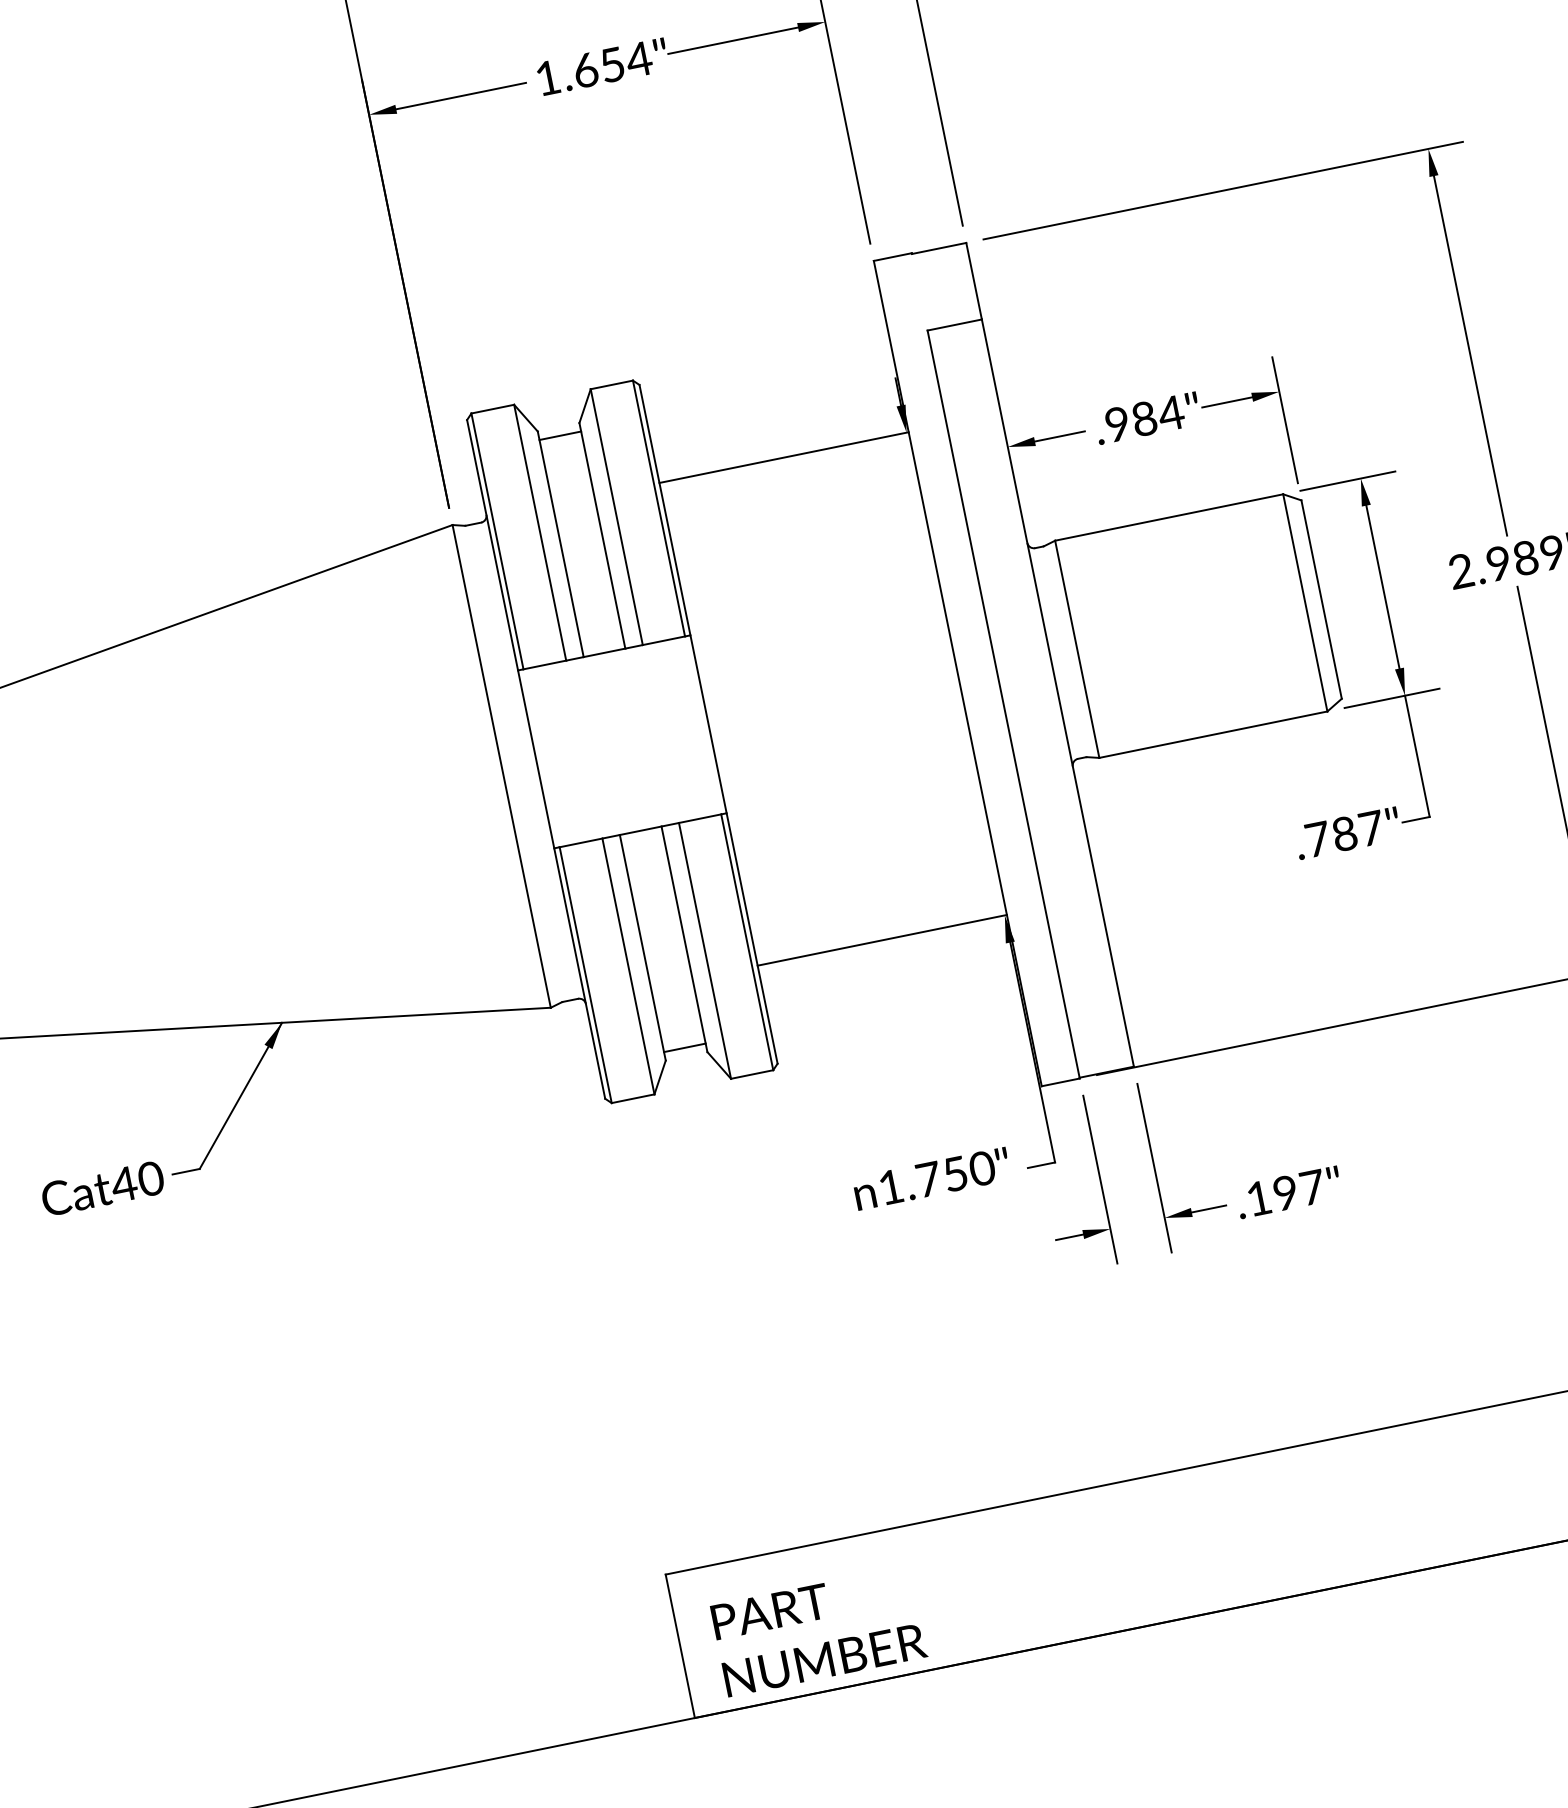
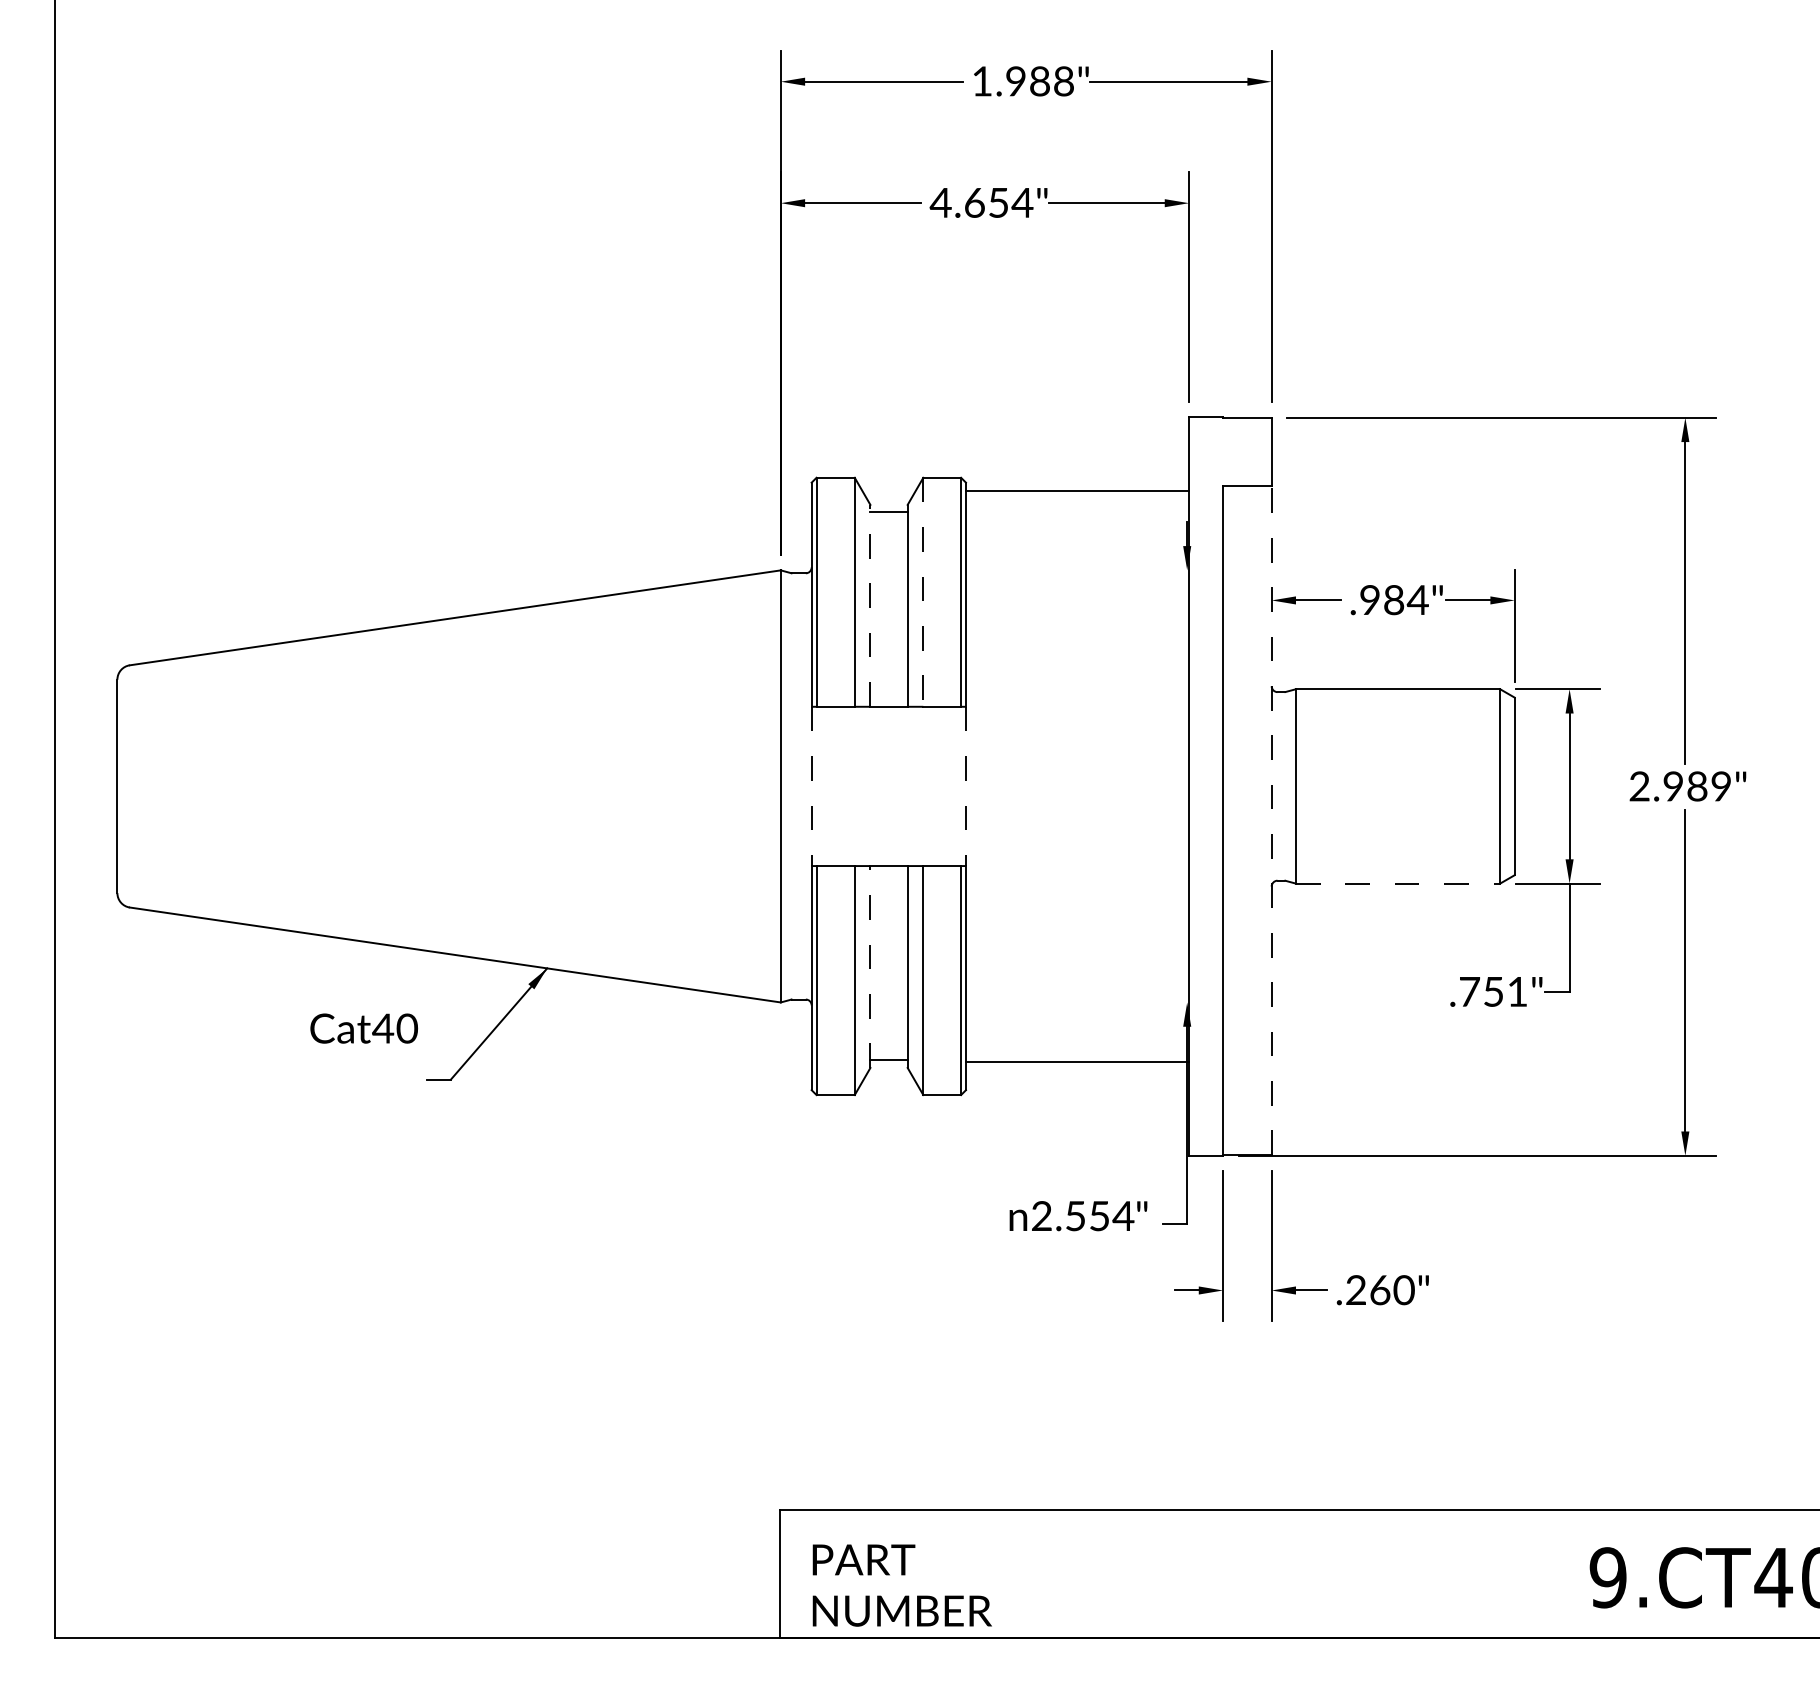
text: (547, 77) -> (940, 202), 1.654" -> 4.654"
line: (784, 457) -> (1077, 491), moved
line: (617, 517) -> (923, 592), solid -> dashed
line: (560, 543) -> (870, 605), solid -> dashed
line: (1057, 692) -> (1271, 820), solid -> dashed
line: (708, 724) -> (965, 786), solid -> dashed
line: (1213, 734) -> (1398, 883), solid -> dashed
line: (535, 759) -> (811, 786), solid -> dashed
text: (1357, 830) -> (1505, 991), .787" -> .751"
line: (882, 940) -> (1077, 1062), moved
line: (643, 948) -> (870, 967), solid -> dashed
text: (937, 1178) -> (1083, 1216), 1.750 -> 2.554
text: (102, 1188) -> (363, 1028), moved
text: (1286, 1193) -> (1380, 1290), .197" -> .260"

